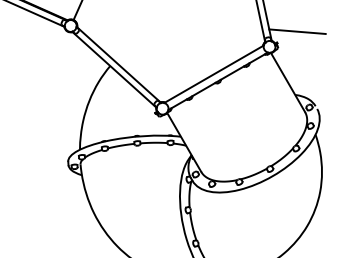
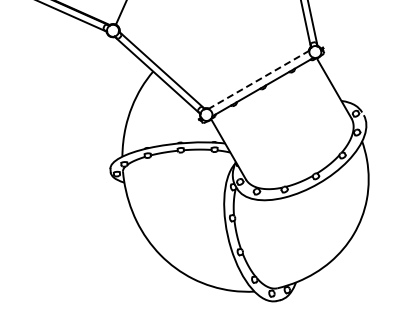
line: (297, 31) -> (343, 36), removed
line: (213, 74) -> (258, 80), solid -> dashed

